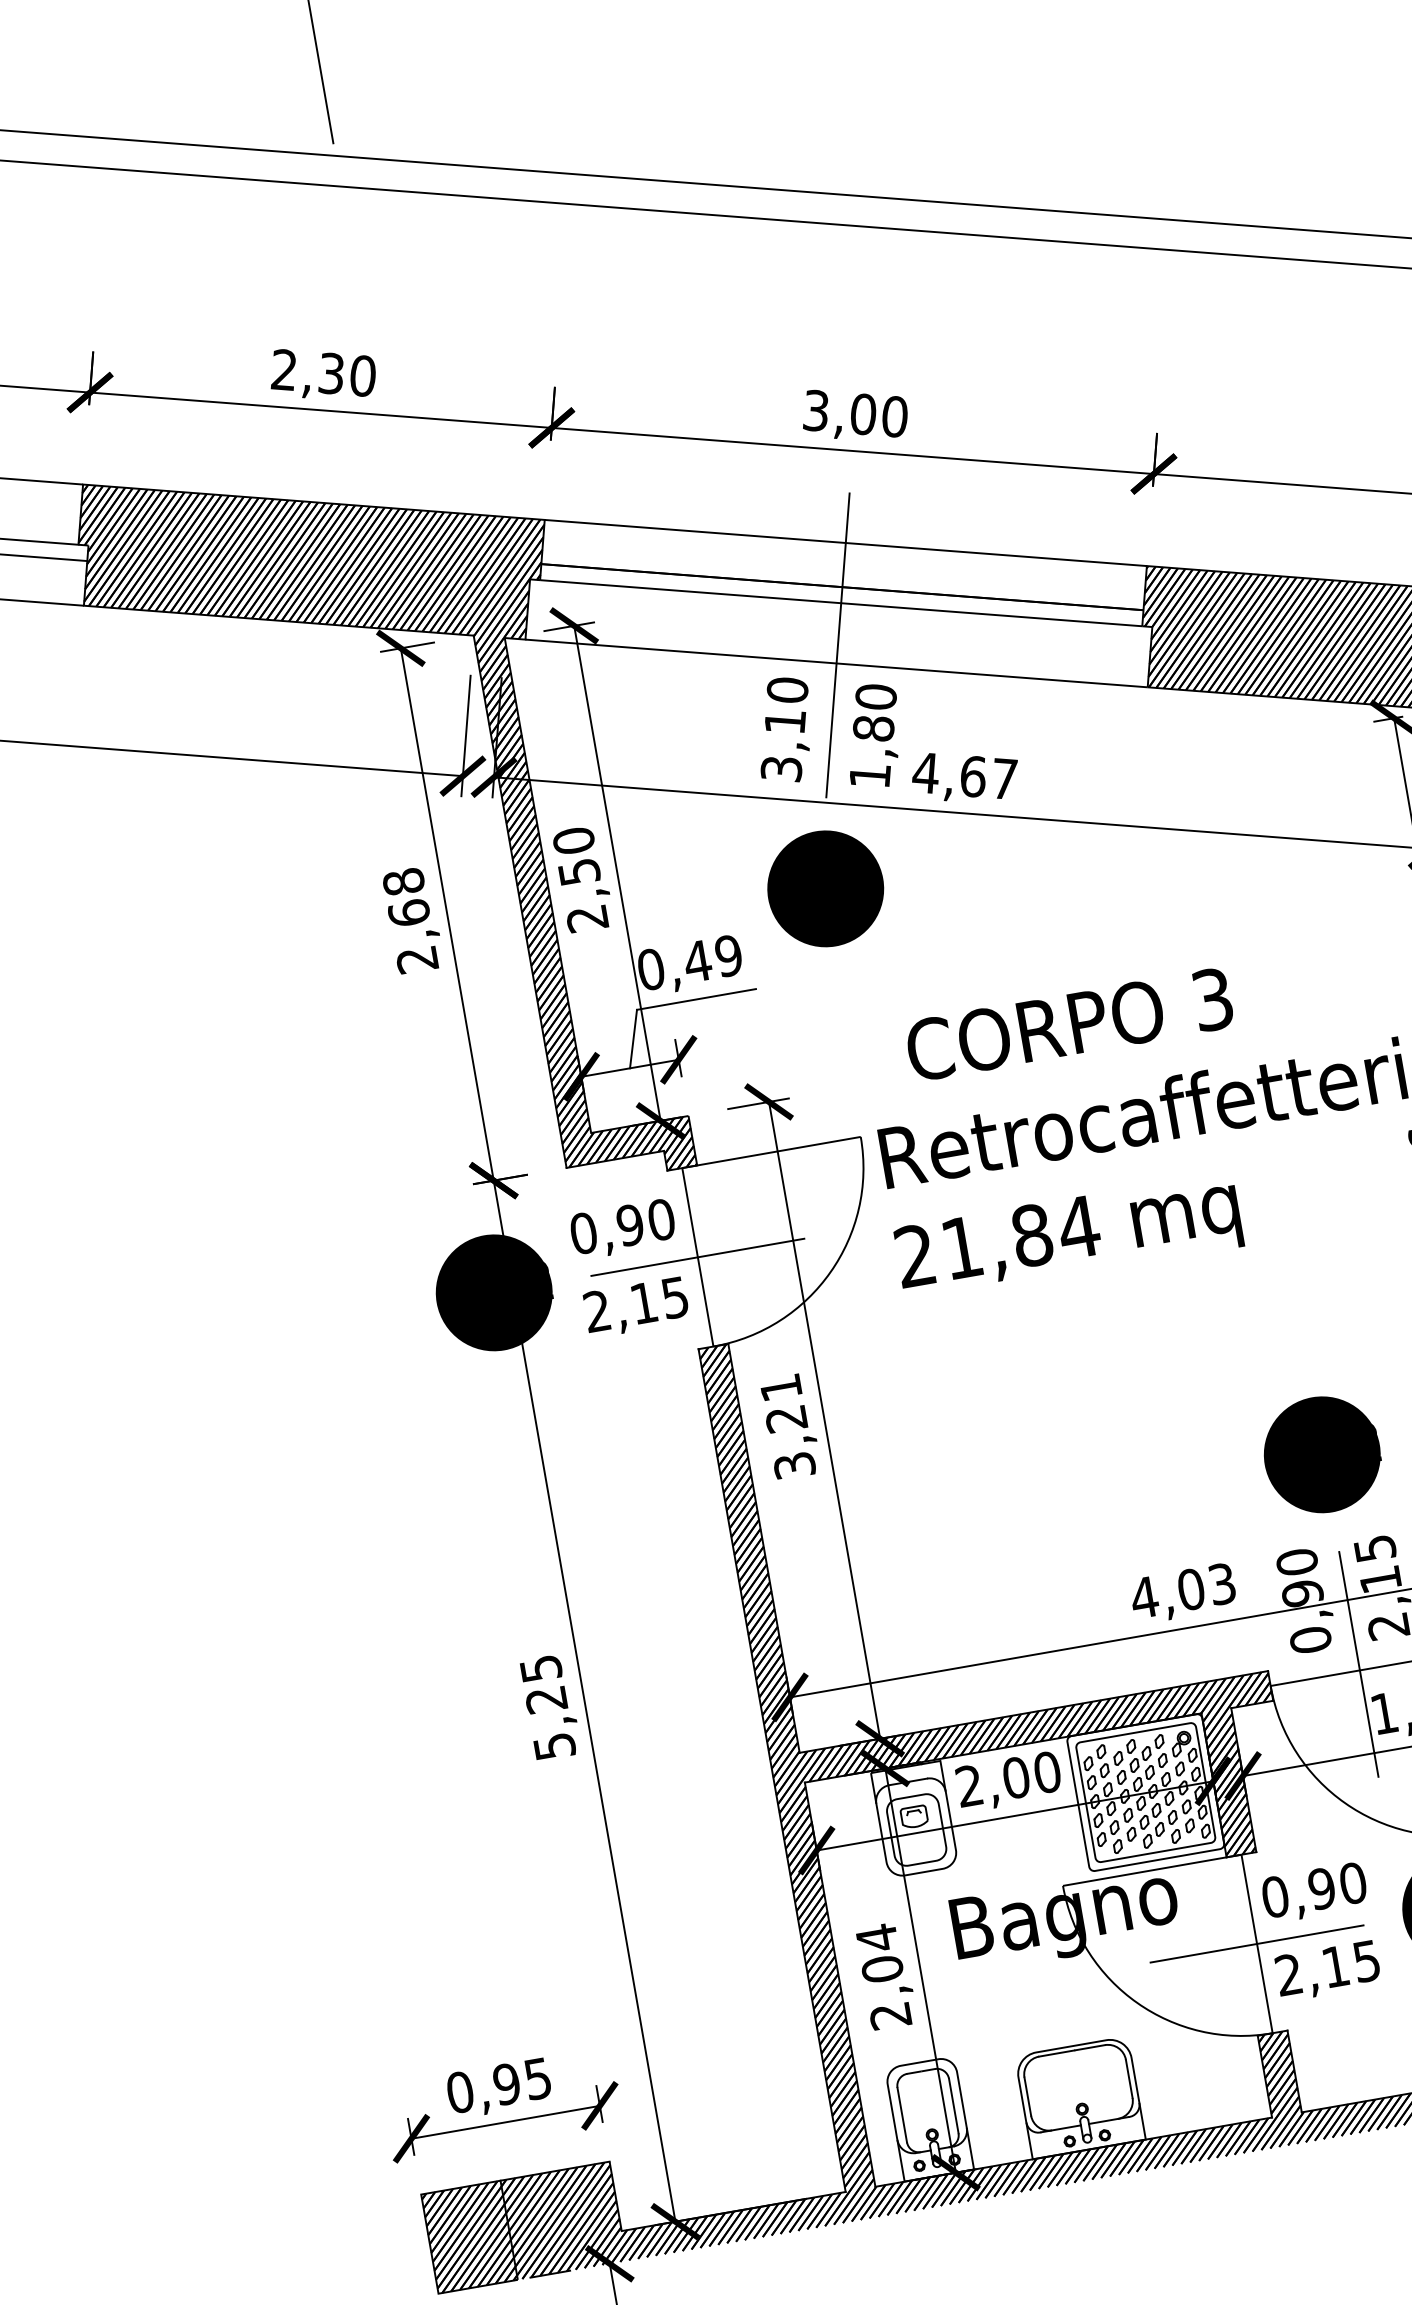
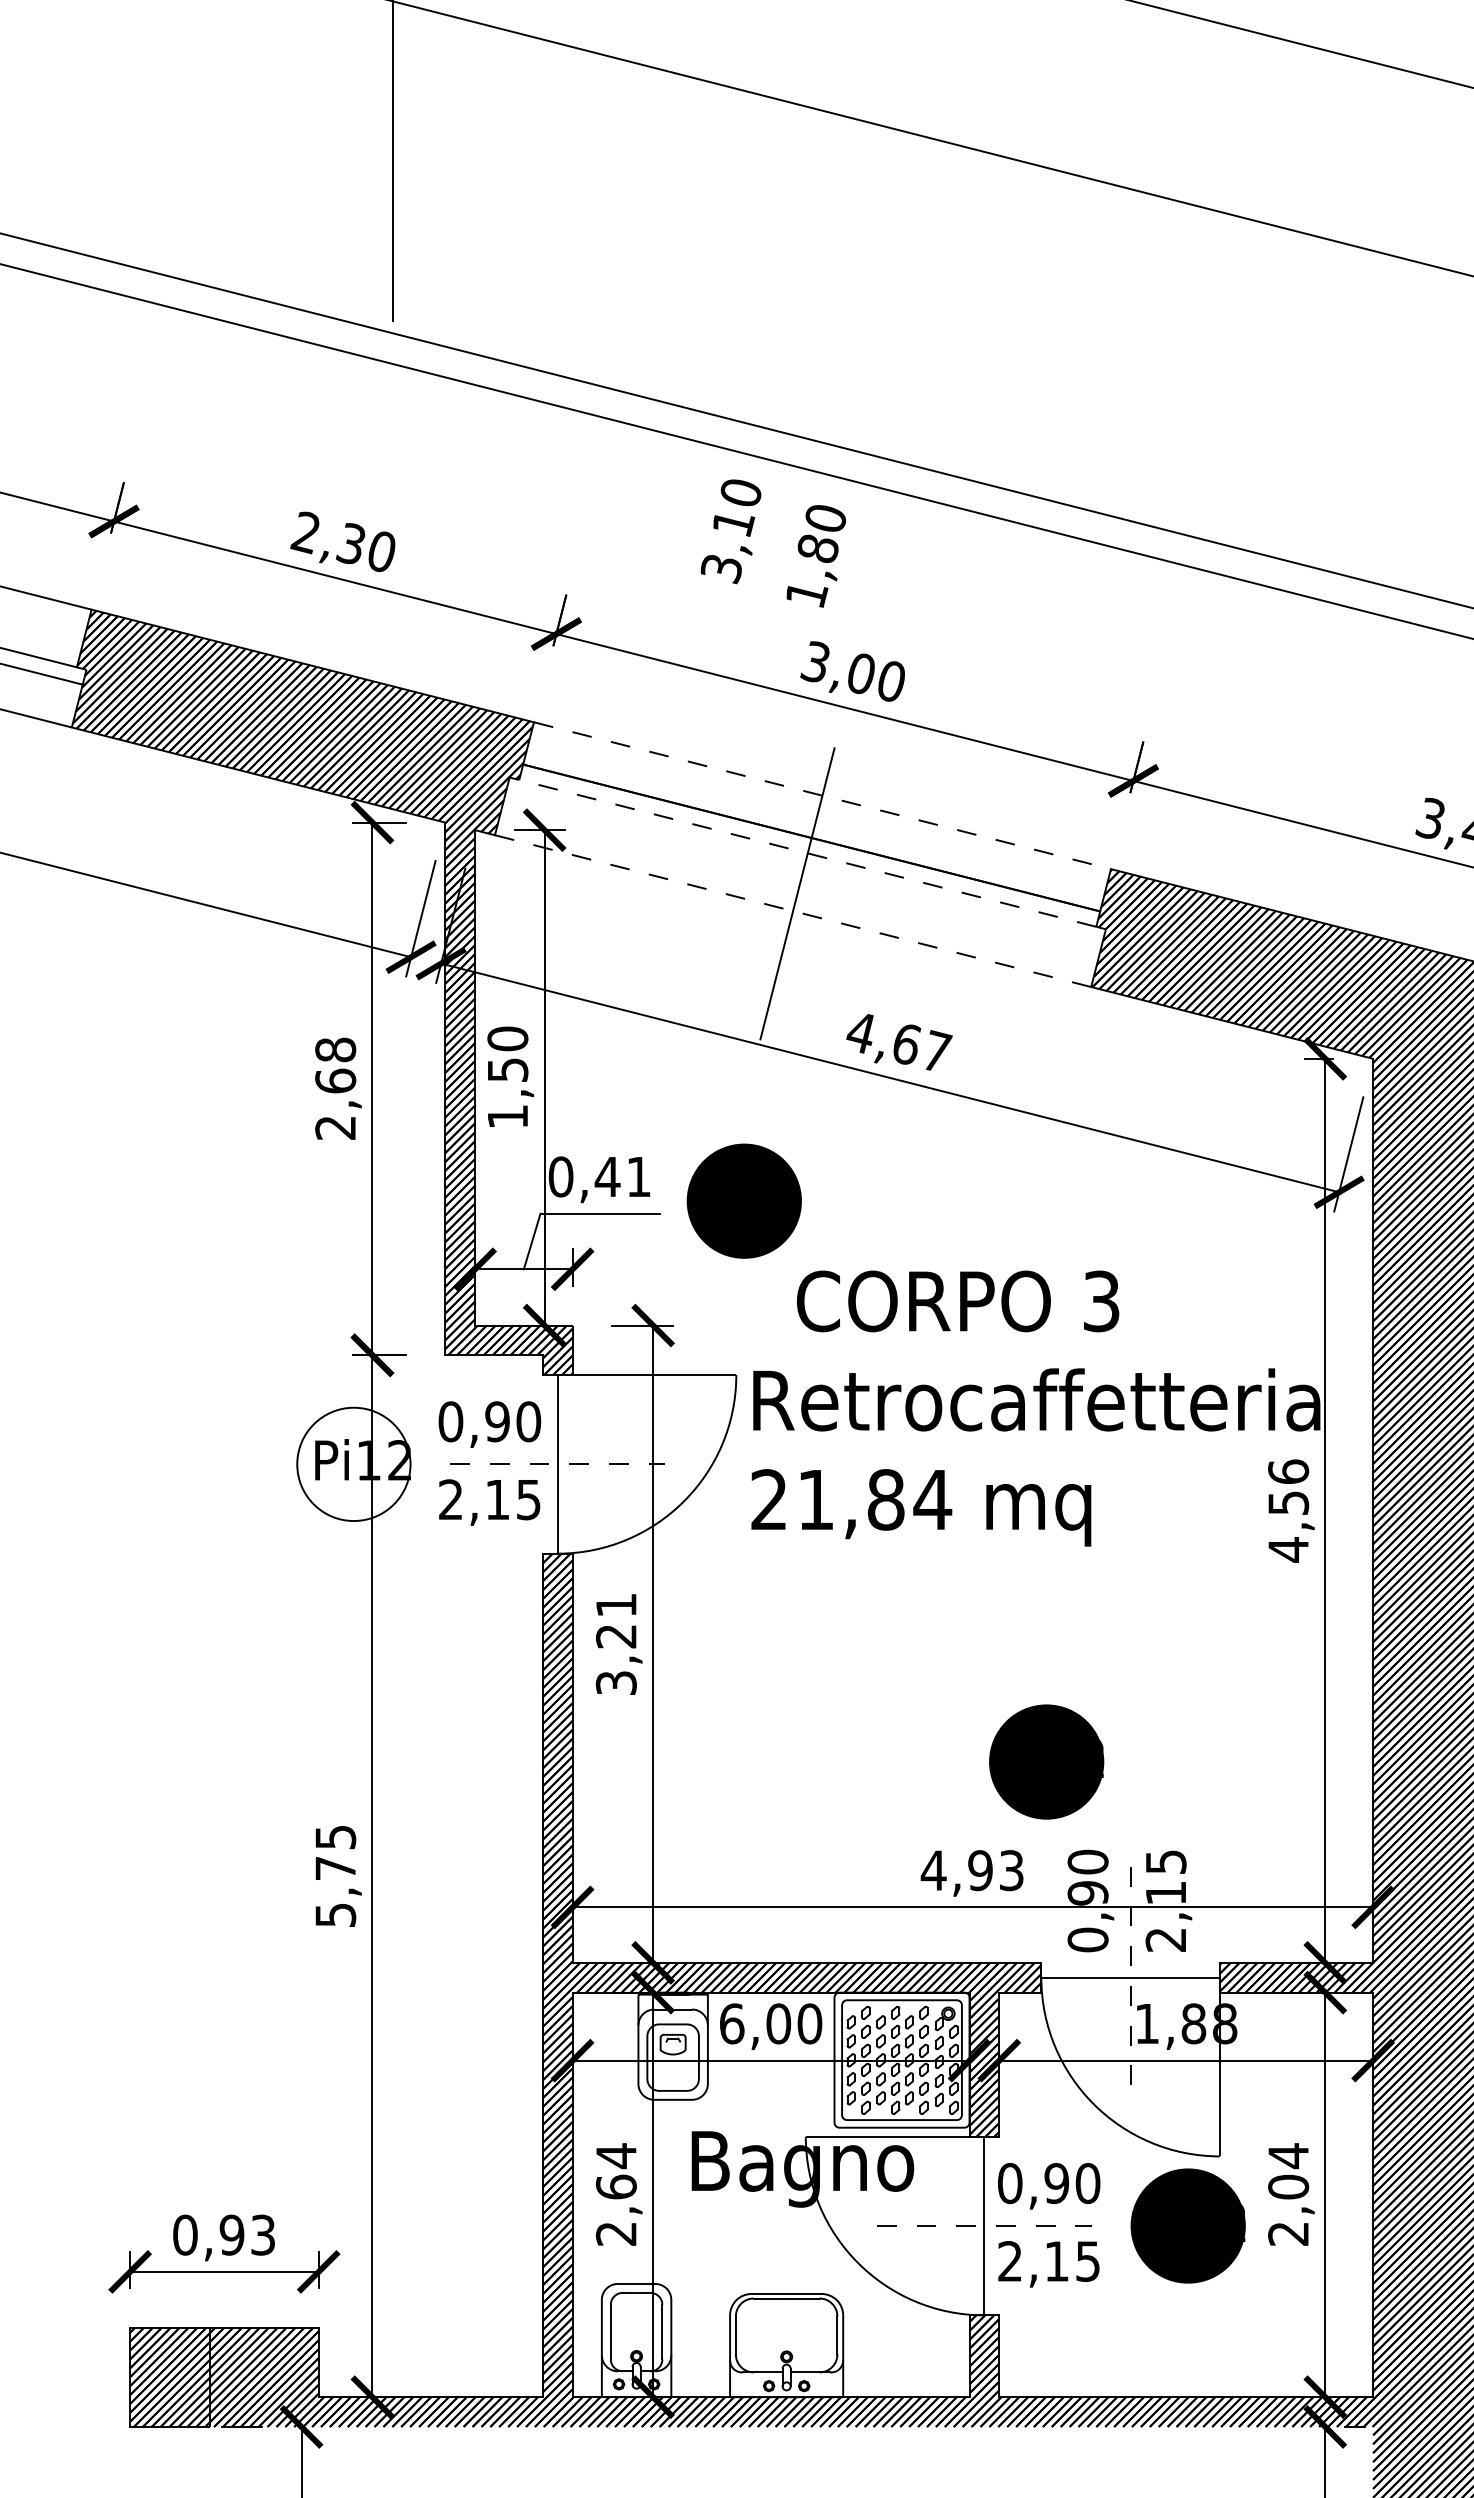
line: (845, 542) -> (822, 795), solid -> dashed
line: (840, 603) -> (807, 853), solid -> dashed
line: (837, 663) -> (793, 911), solid -> dashed
text: (783, 730) -> (730, 531), moved
text: (872, 736) -> (815, 556), moved
part: (824, 888) -> (743, 1200), moved
text: (587, 918) -> (507, 1116), 2,50 -> 1,50
text: (728, 955) -> (638, 1176), 0,49 -> 0,41
line: (698, 1257) -> (558, 1464), solid -> dashed
fill: (493, 1293) -> (353, 1464), removed
part: (1322, 1454) -> (1046, 1761), moved
text: (1191, 1589) -> (980, 1870), 4,03 -> 4,93
line: (1358, 1664) -> (1130, 1971), solid -> dashed
text: (546, 1699) -> (335, 1868), 5,25 -> 5,75
text: (970, 1785) -> (732, 2023), 2,00 -> 6,00
line: (1257, 1944) -> (984, 2226), solid -> dashed
text: (881, 1968) -> (615, 2186), 2,04 -> 2,64
text: (538, 2078) -> (263, 2234), 0,95 -> 0,93

